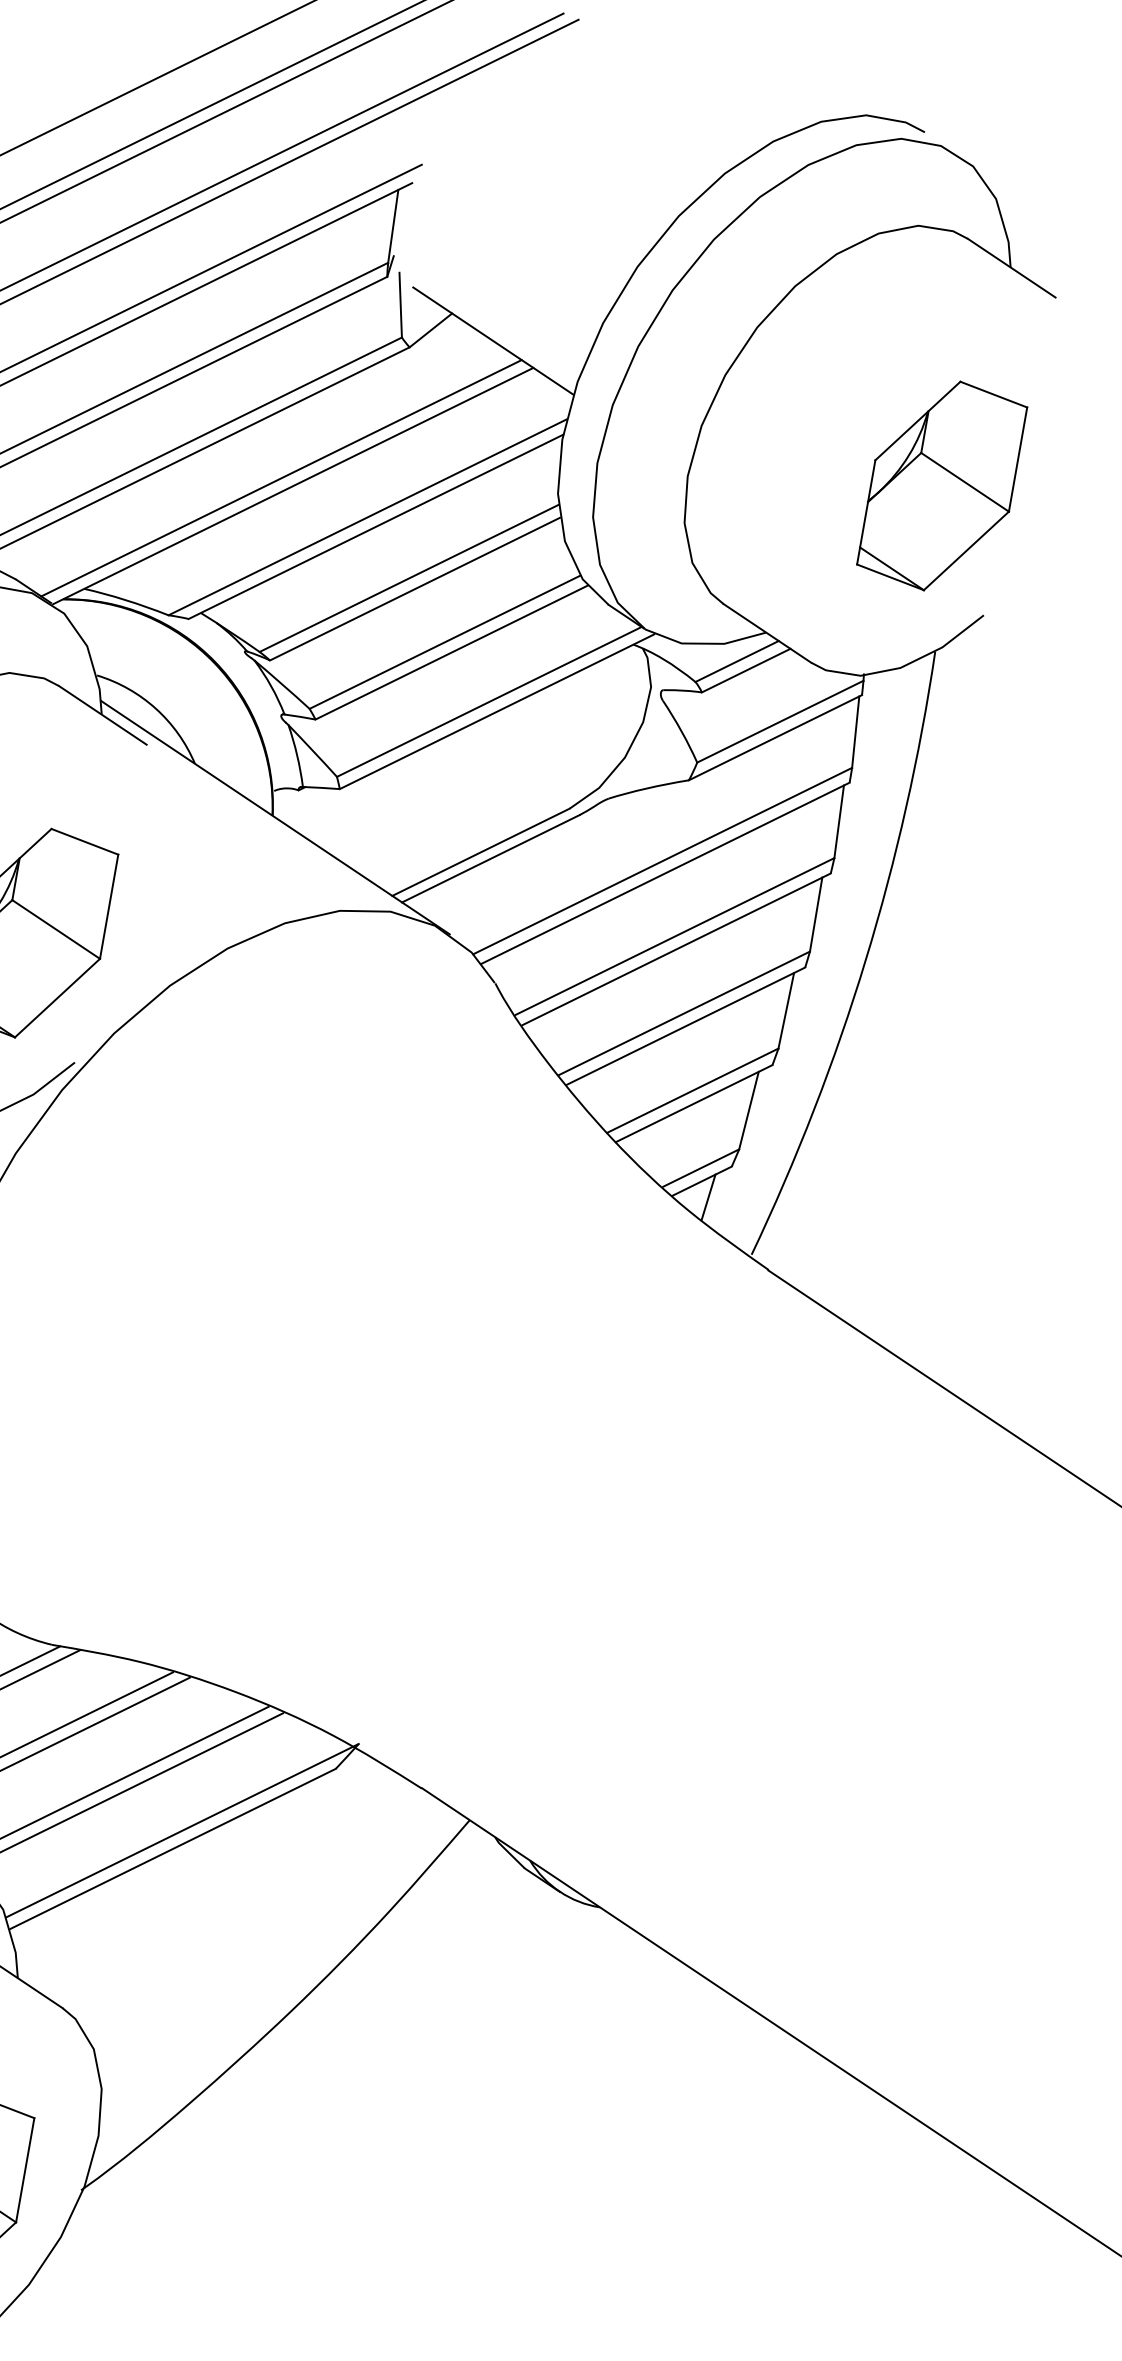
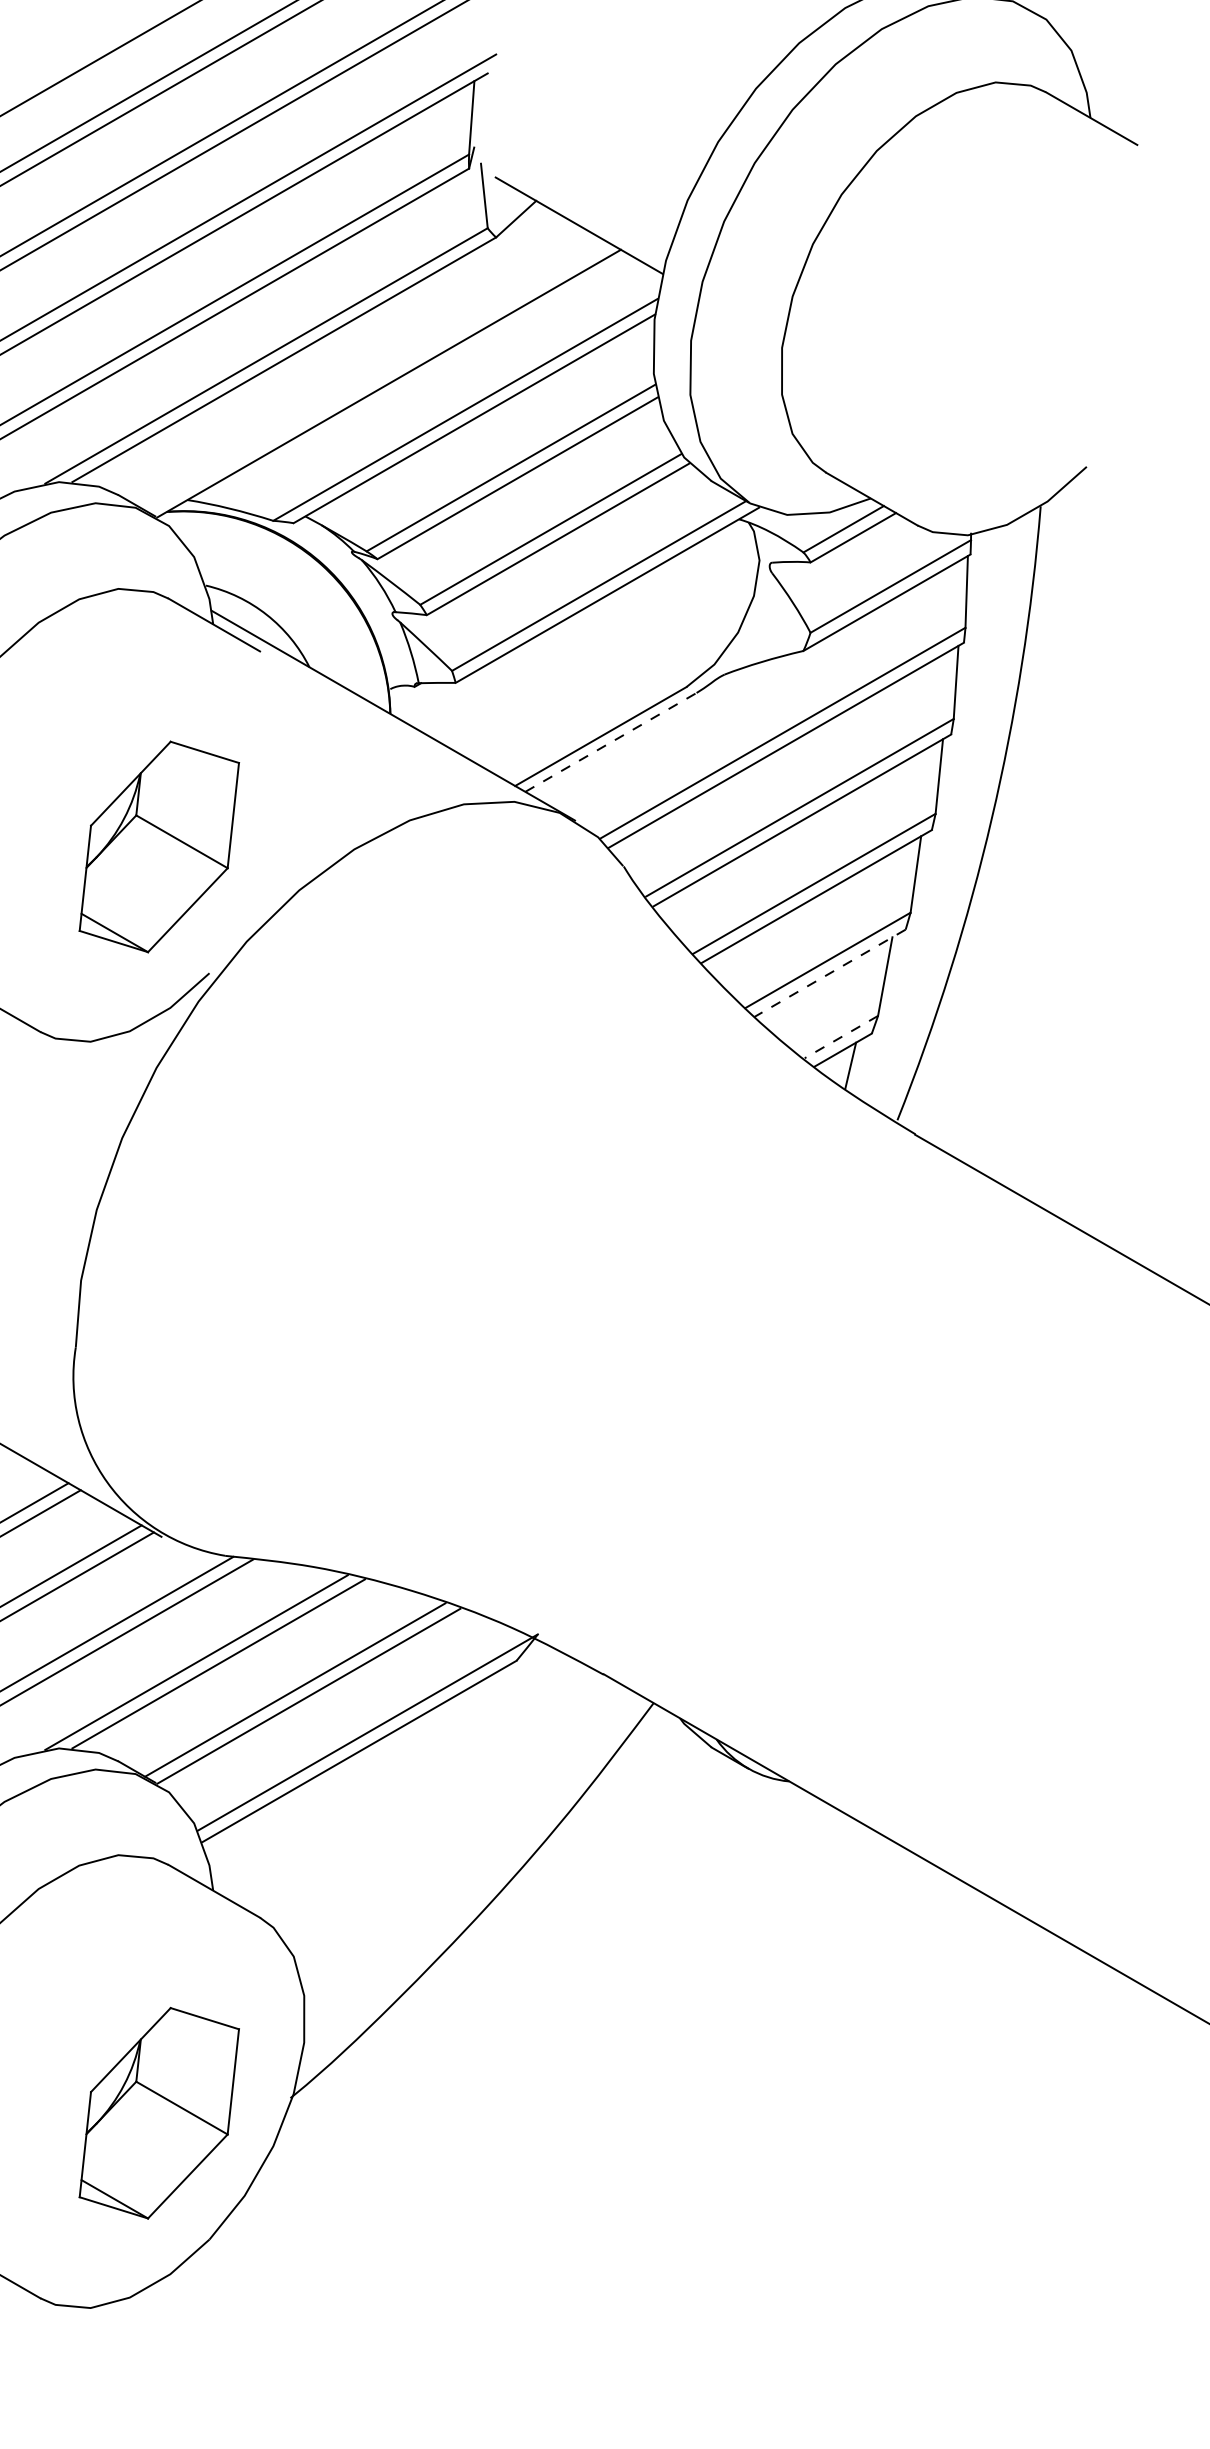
line: (281, 478) -> (376, 376), removed
part: (942, 485) -> (1036, 340), removed
line: (490, 858) -> (610, 742), solid -> dashed
line: (693, 1103) -> (829, 973), solid -> dashed
line: (701, 1168) -> (841, 1037), solid -> dashed

